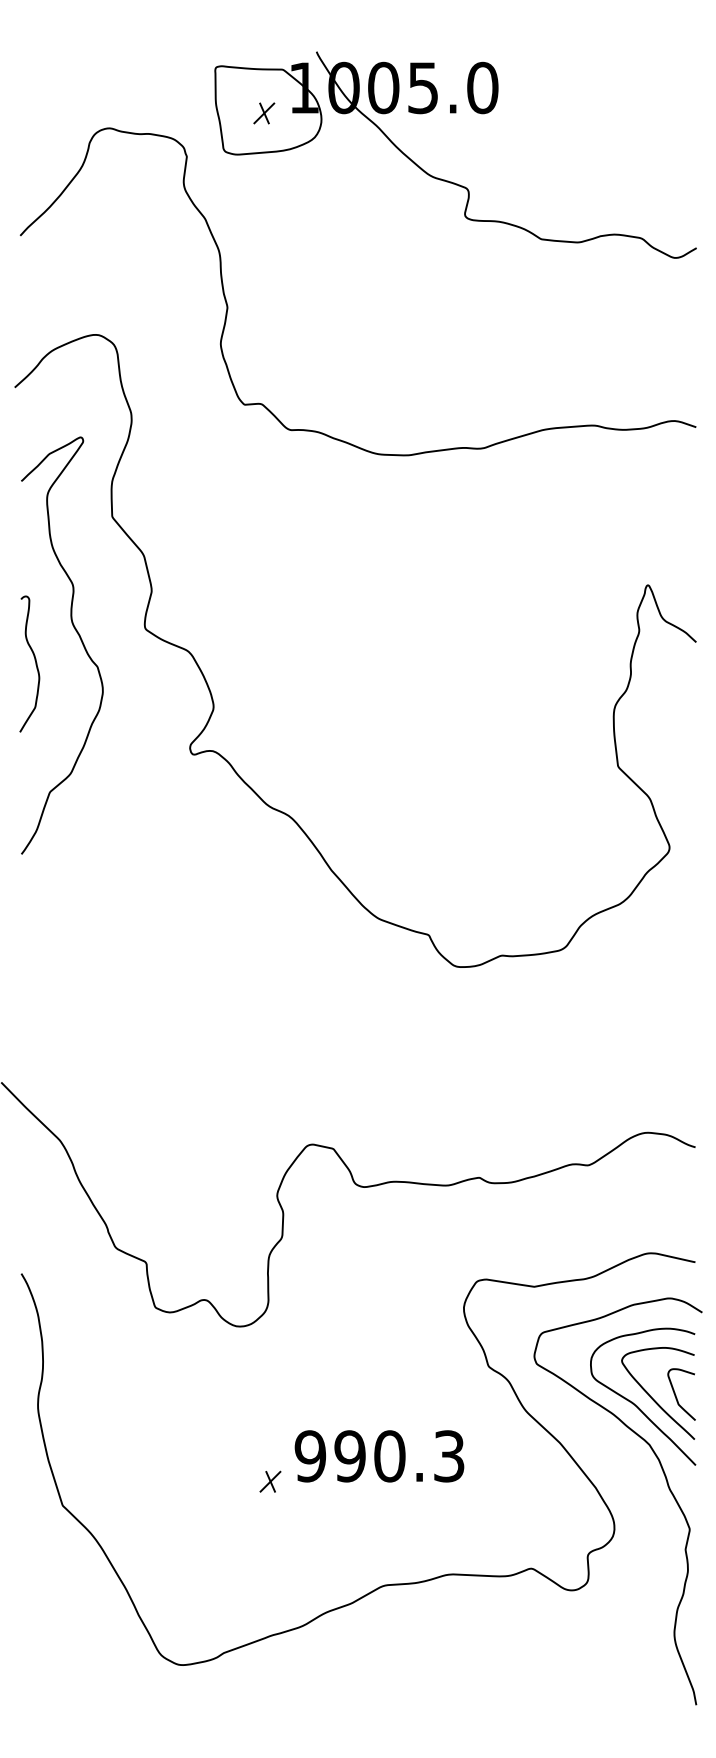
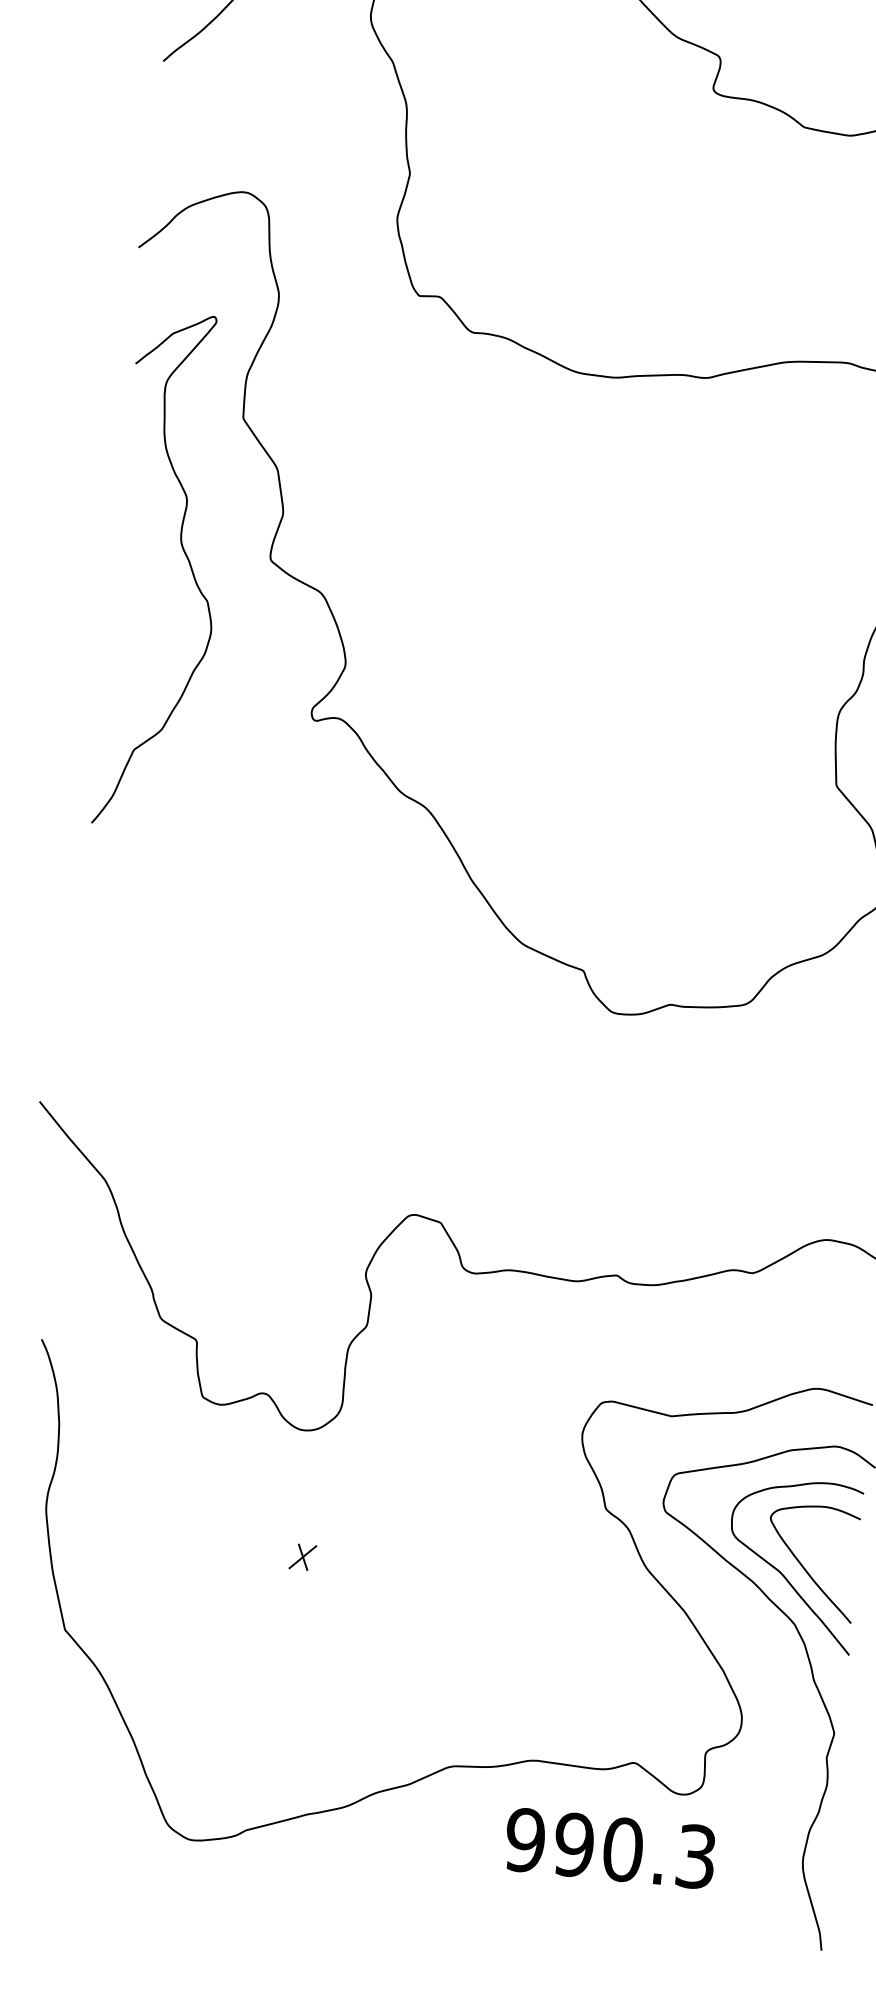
curve: (34, 660) -> (130, 585), removed
curve: (676, 1395) -> (833, 1567), removed
text: (379, 1456) -> (610, 1848), moved
part: (270, 1481) -> (302, 1556), moved

